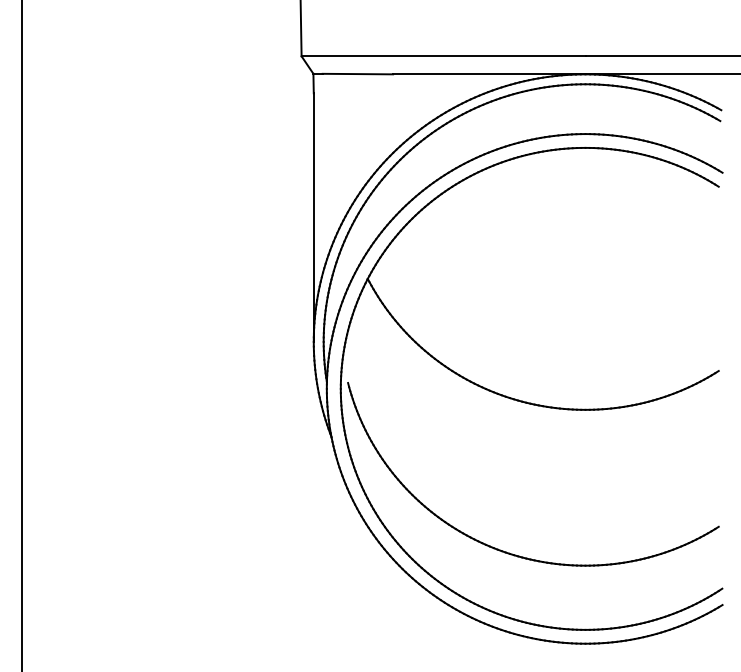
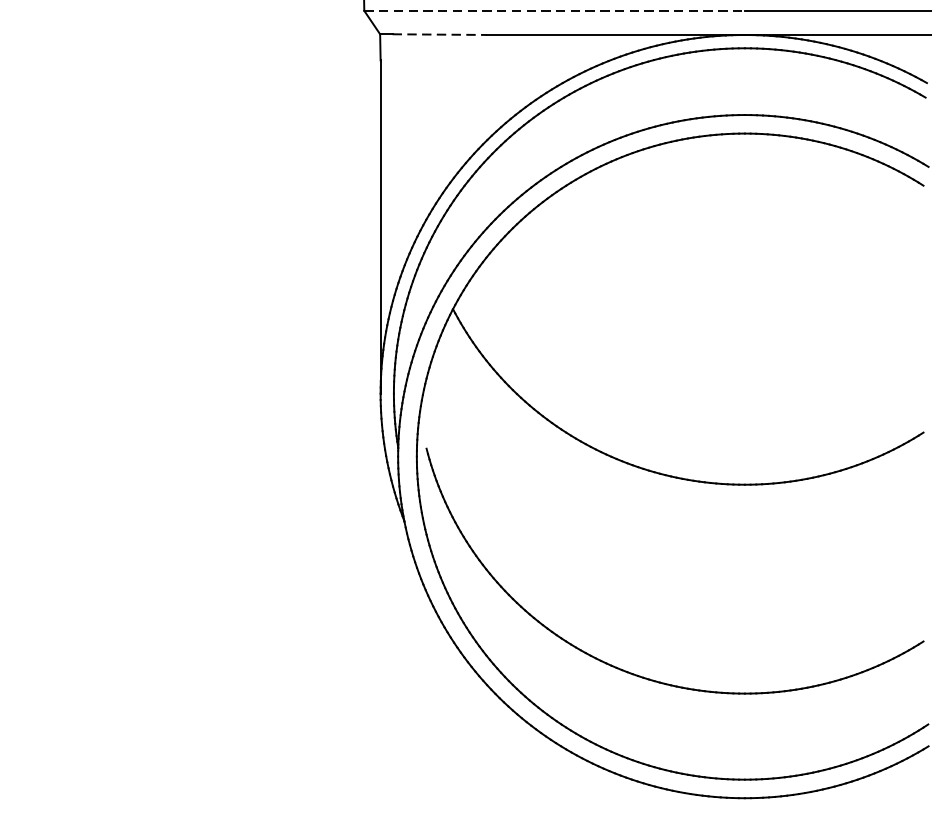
line: (443, 56) -> (554, 11), solid -> dashed
line: (358, 74) -> (440, 35), solid -> dashed

